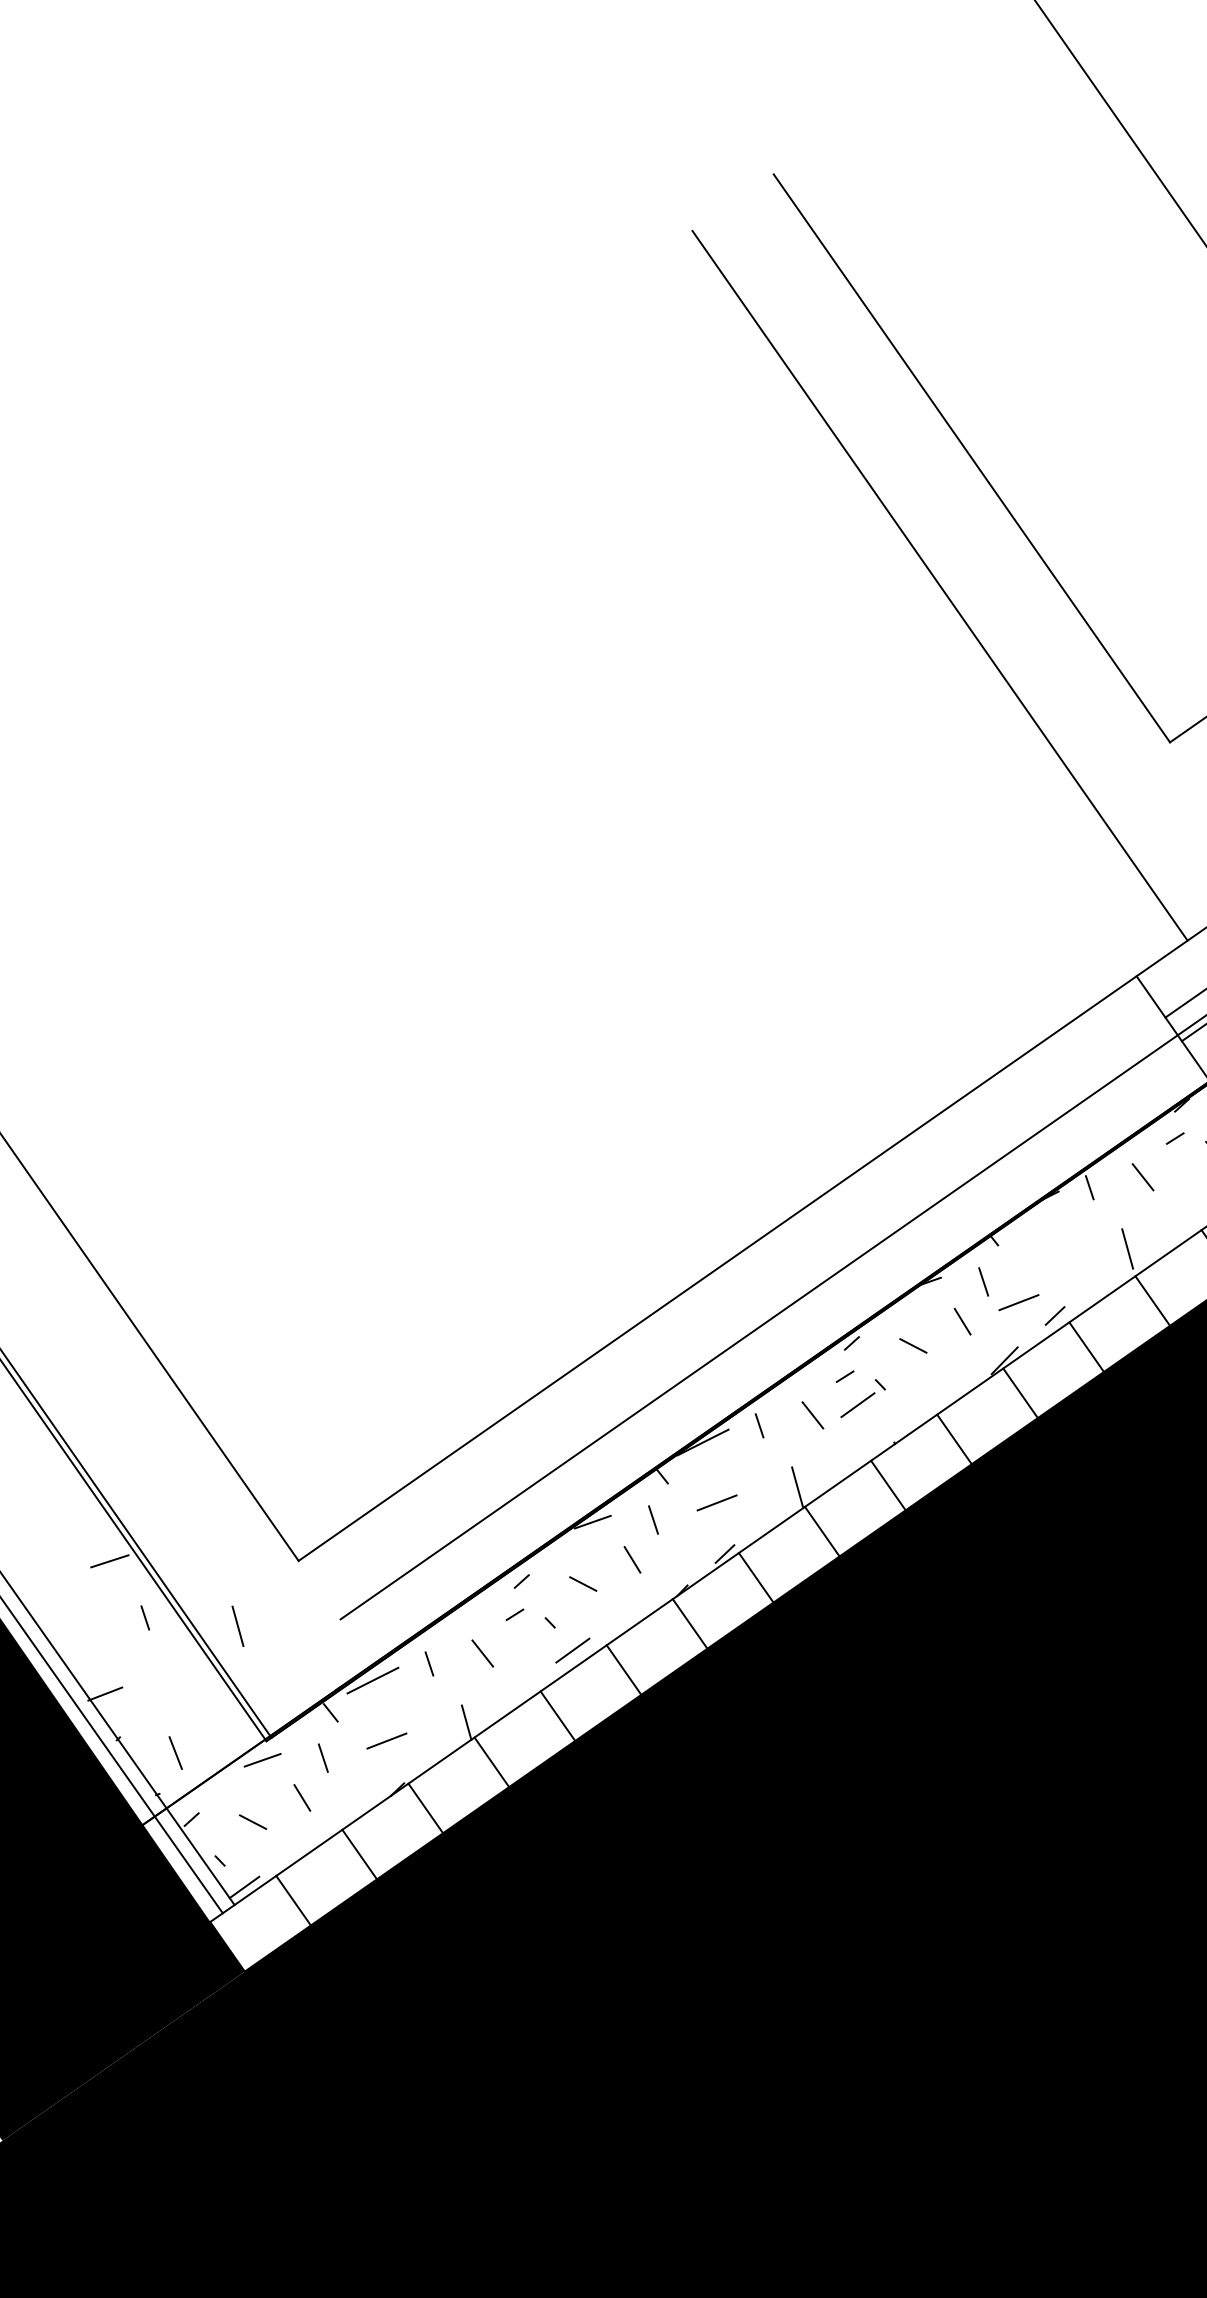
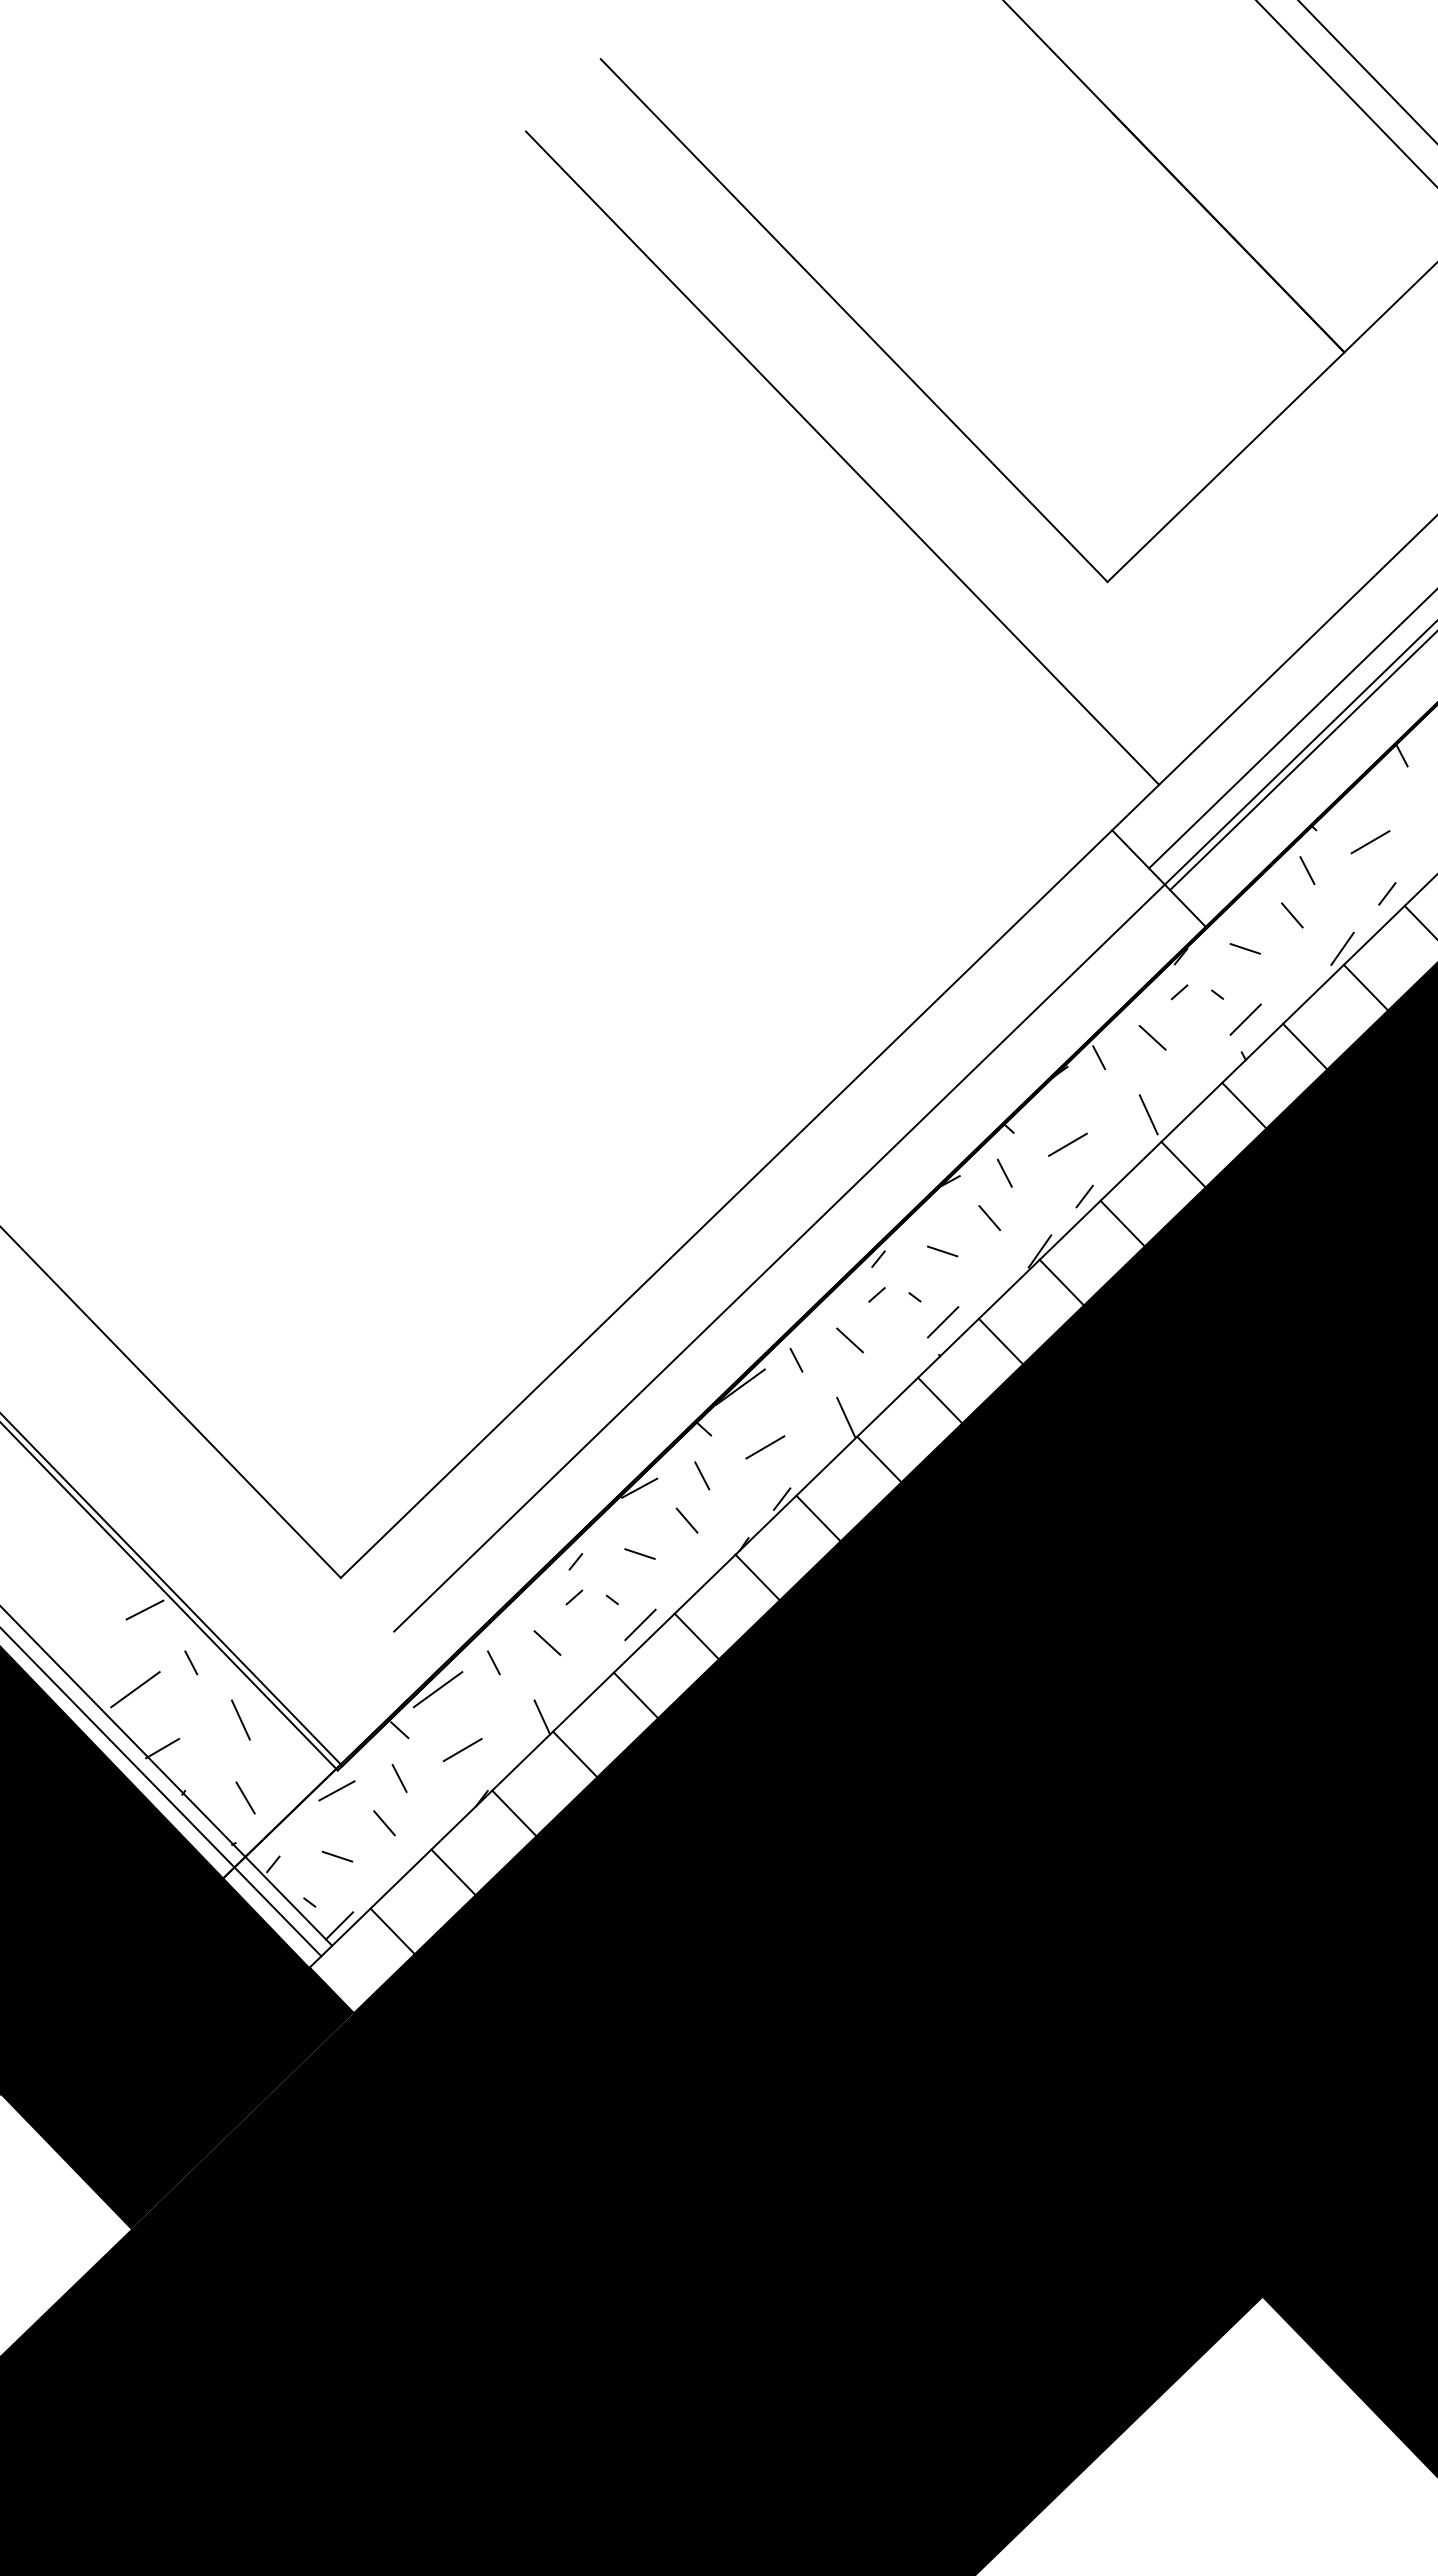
line: (1018, 1302) -> (1067, 1144), moved
line: (857, 1405) -> (942, 1322), moved
line: (237, 1625) -> (240, 1719), moved
line: (88, 1634) -> (135, 1689), added

